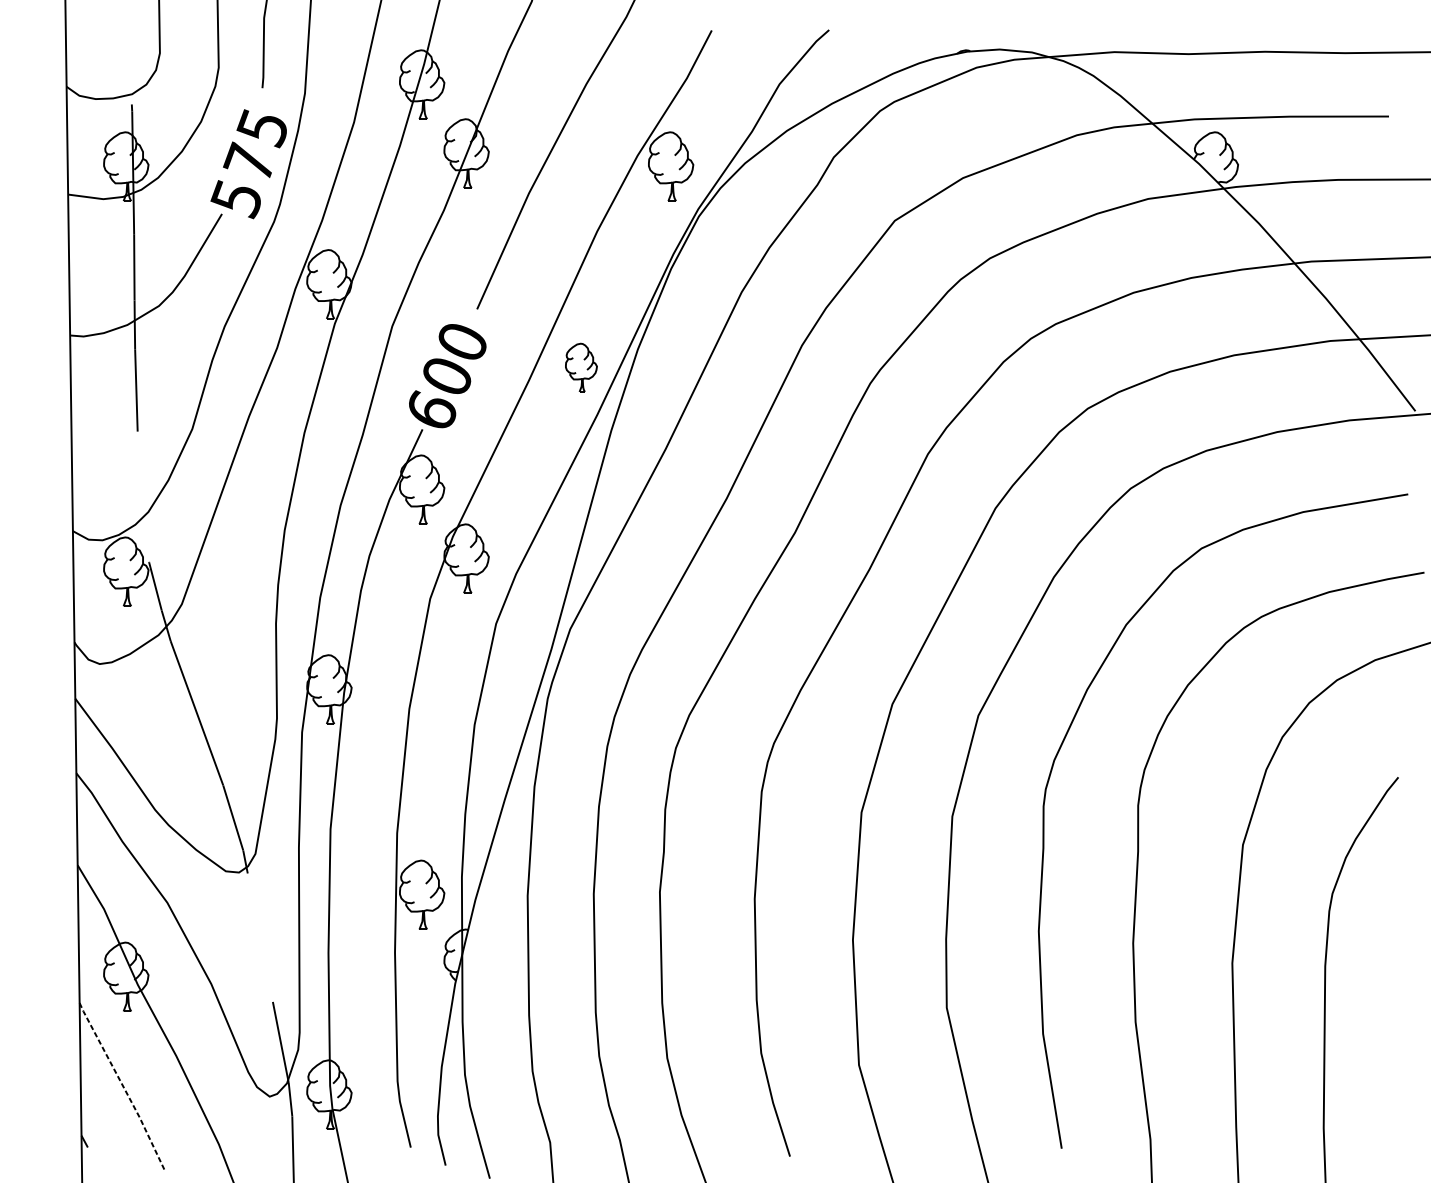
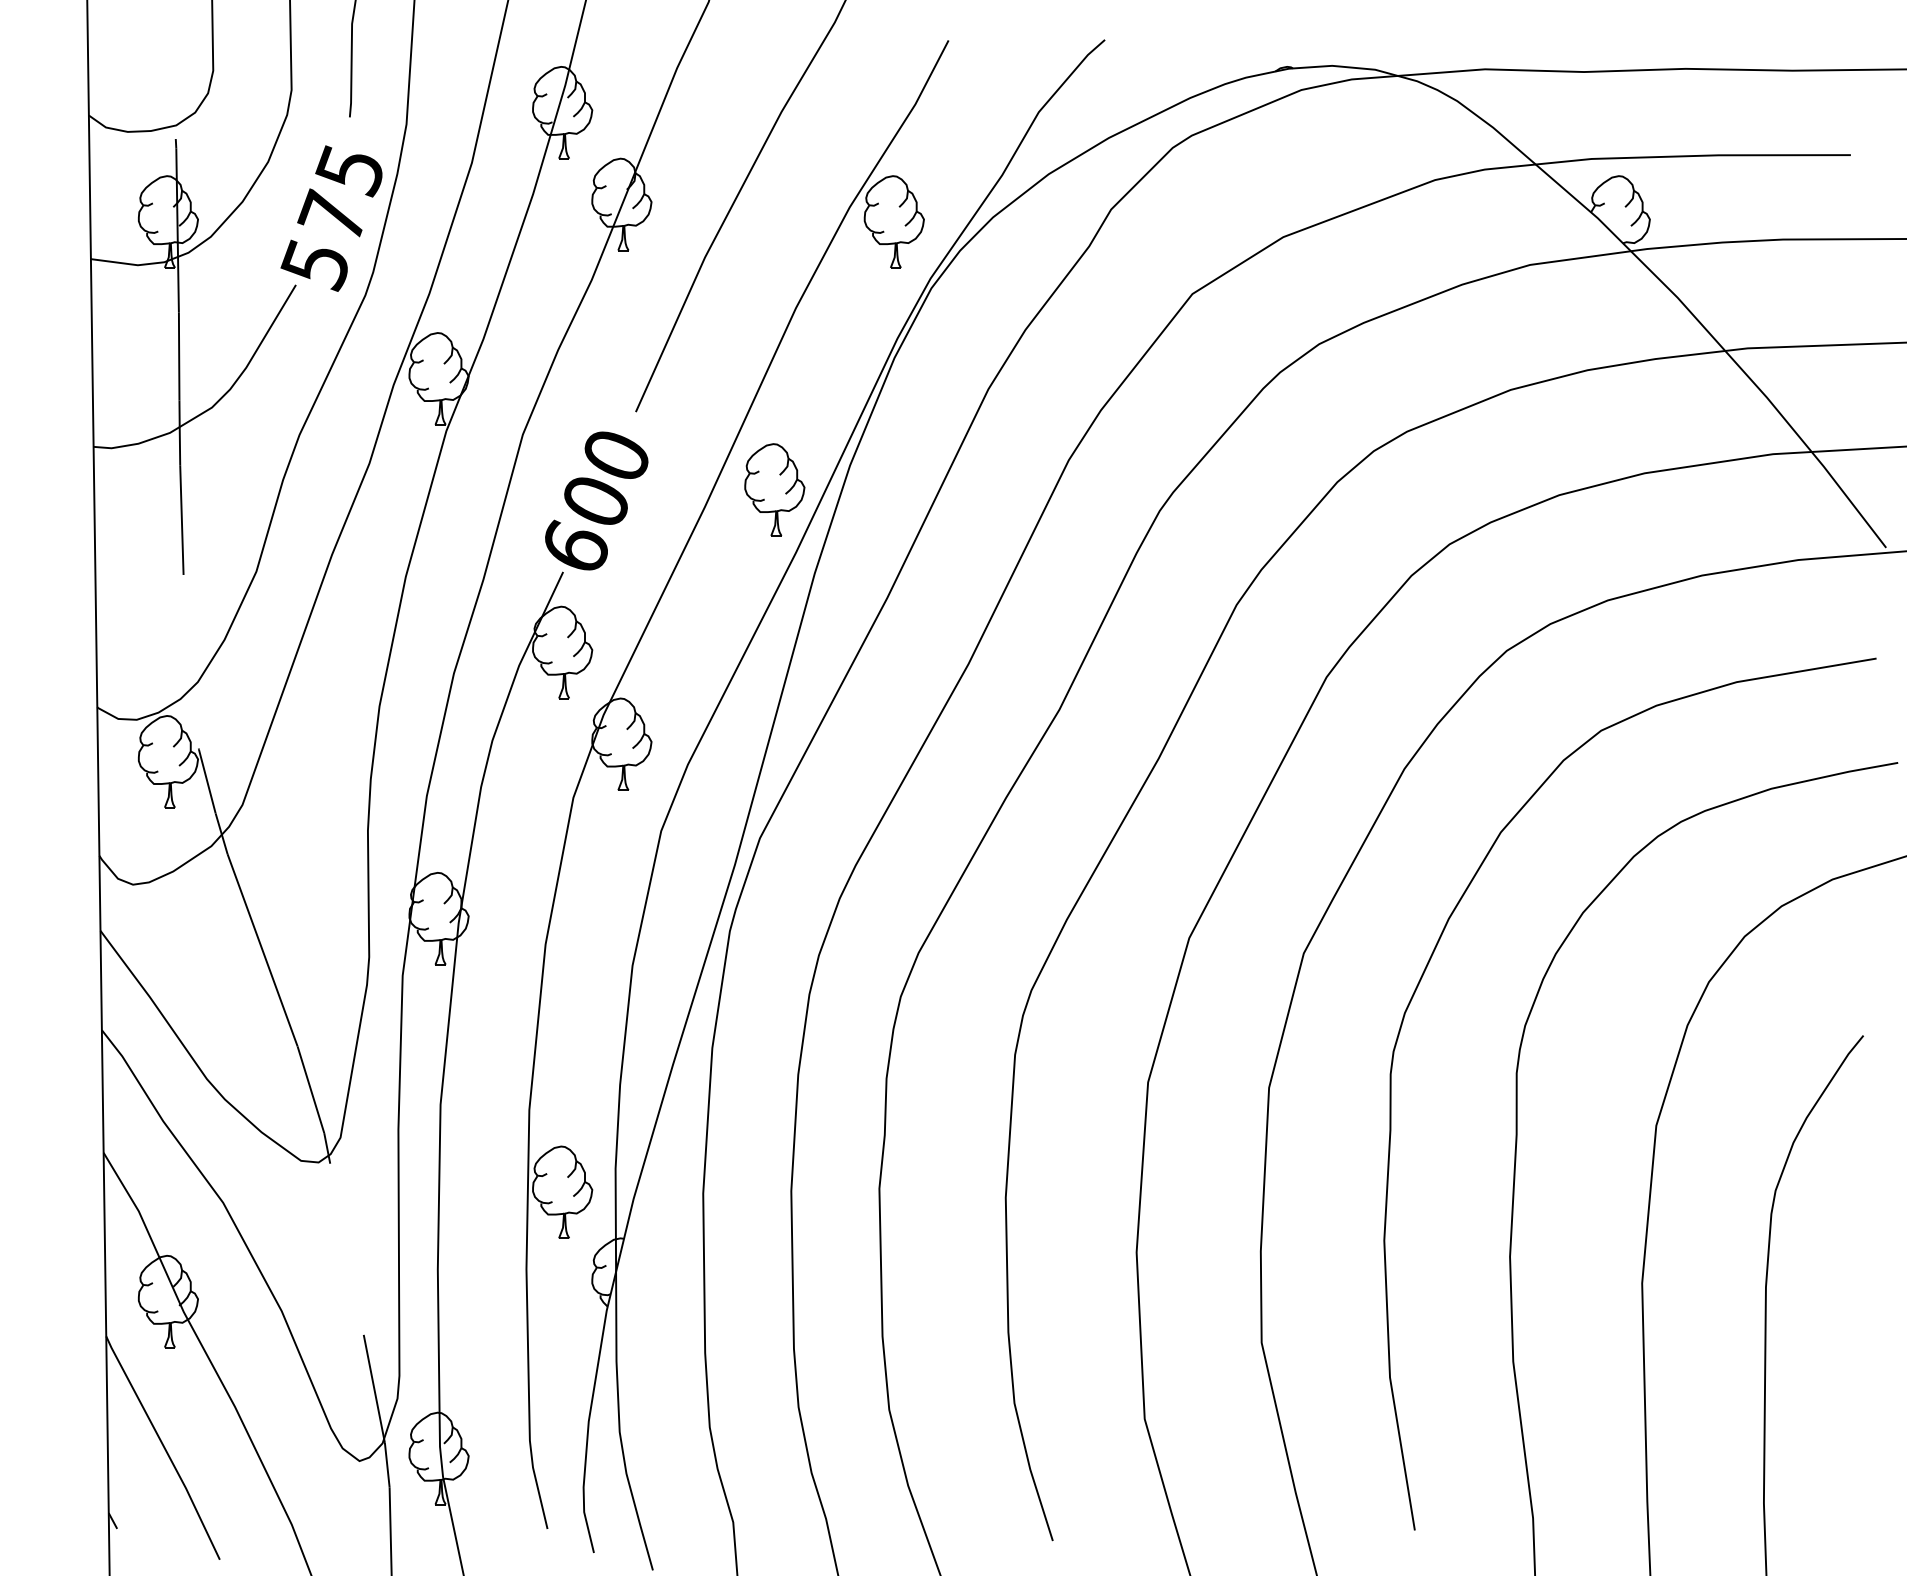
part: (581, 367) -> (774, 489), size x1.43
line: (123, 1086) -> (164, 1447), dashed -> solid

